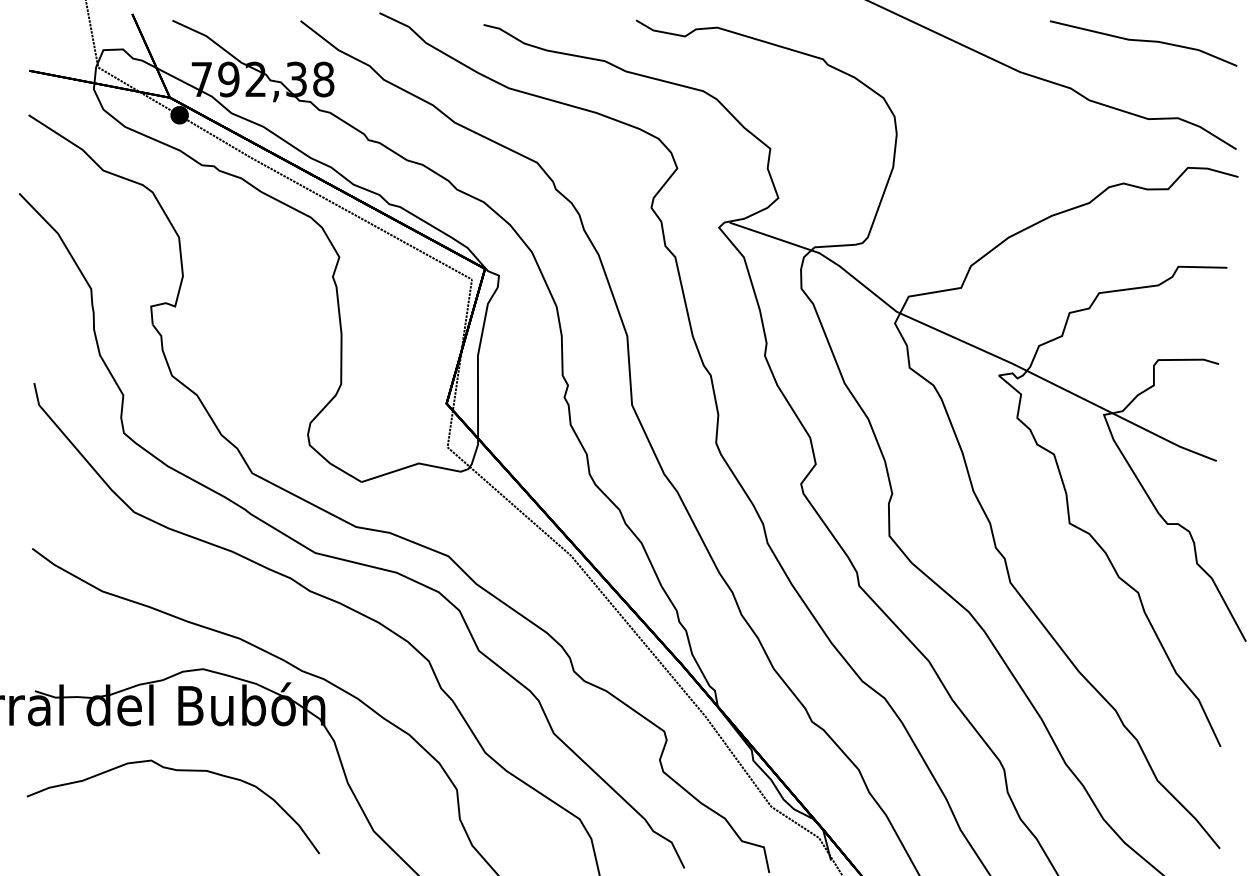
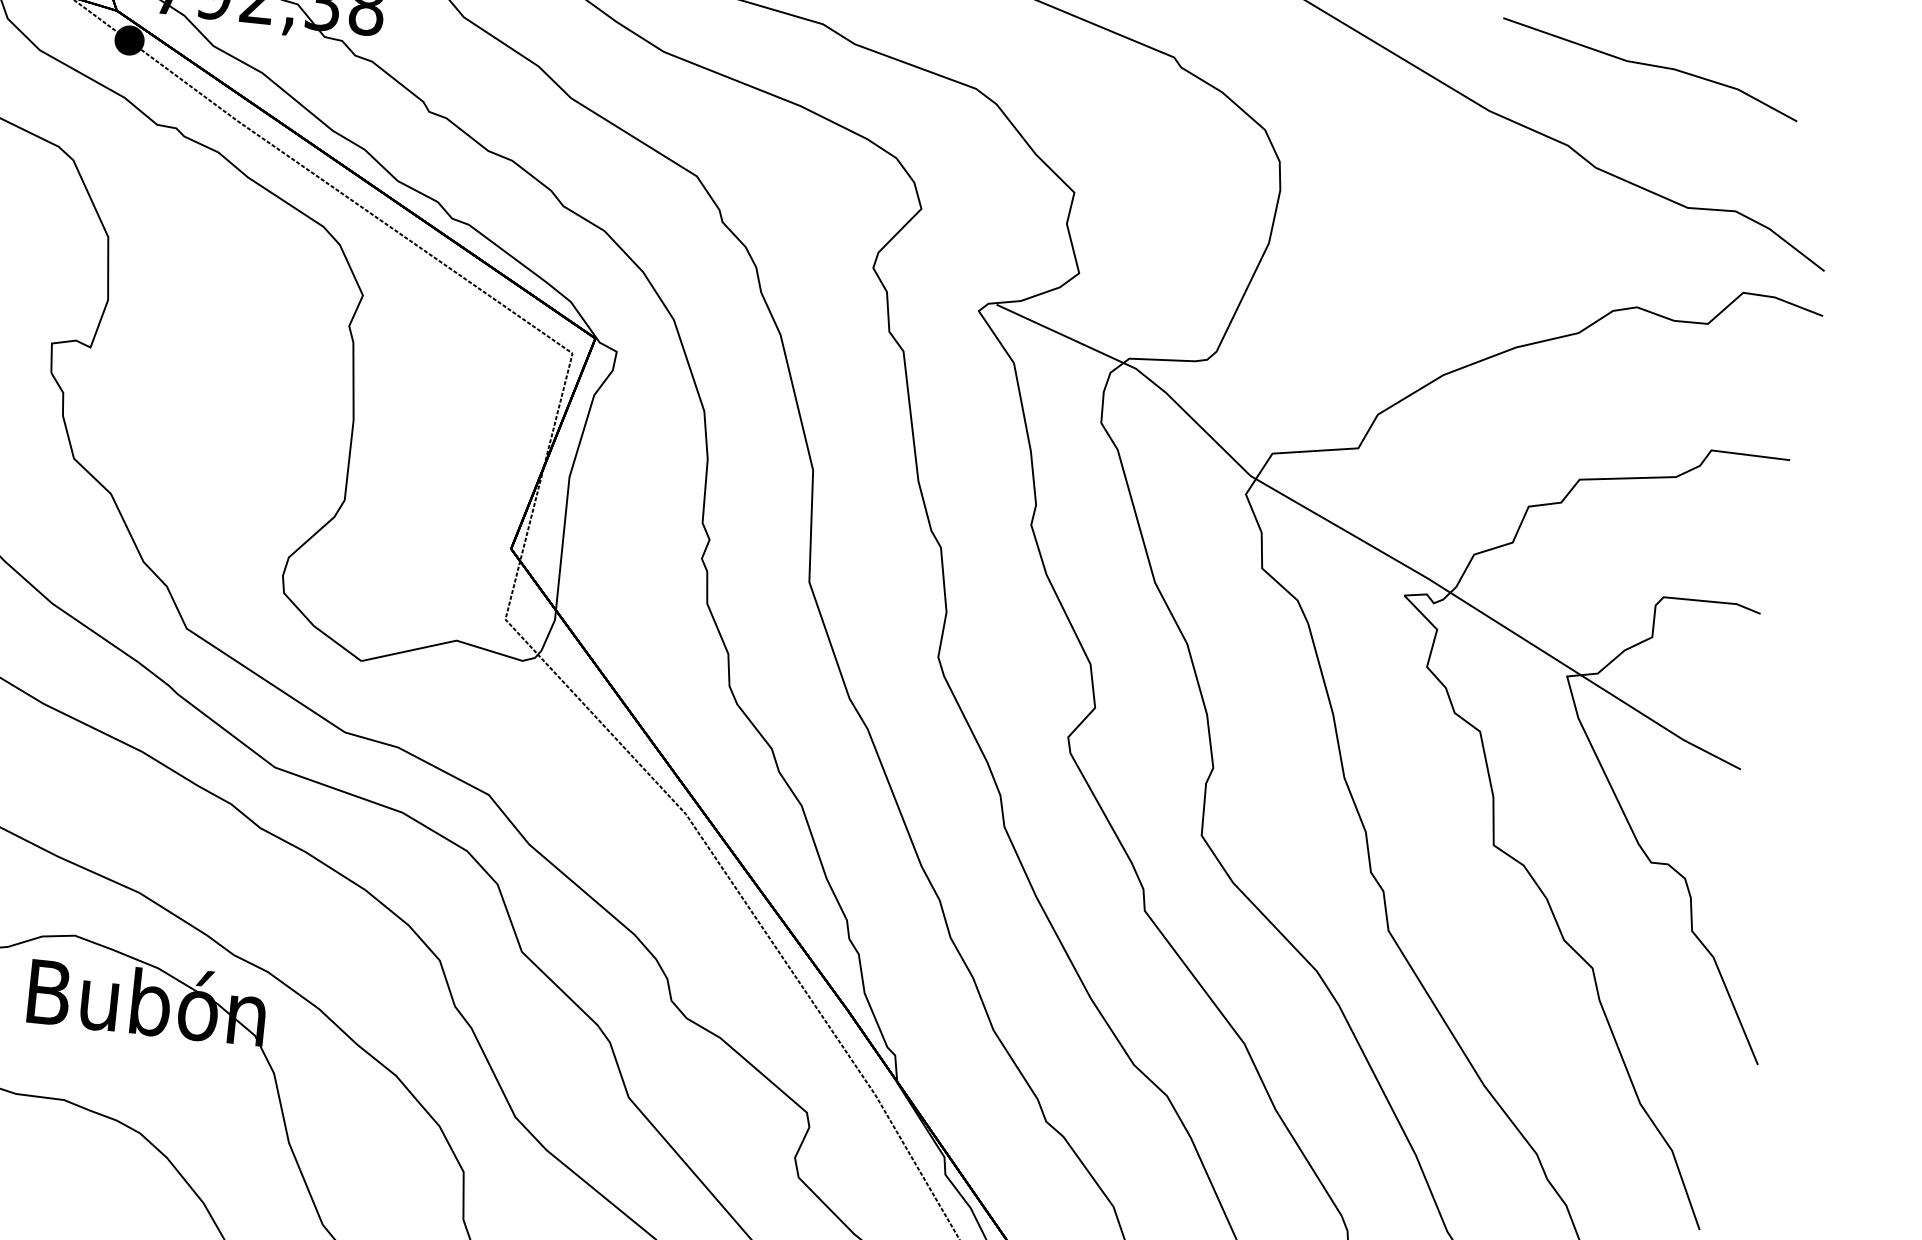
line: (1143, 41) -> (1650, 66), moved

